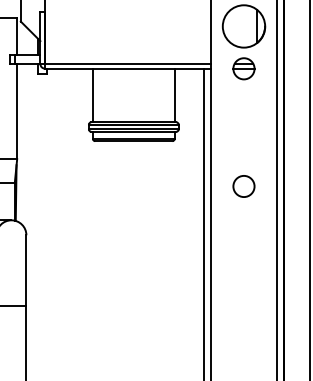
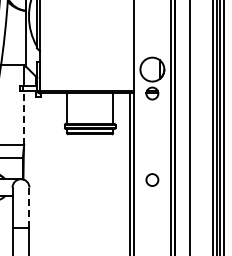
line: (17, 111) -> (24, 117), solid -> dashed
circle: (244, 185) -> (152, 179), moved
line: (26, 270) -> (29, 207), solid -> dashed

